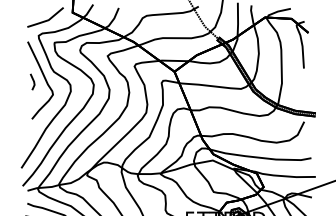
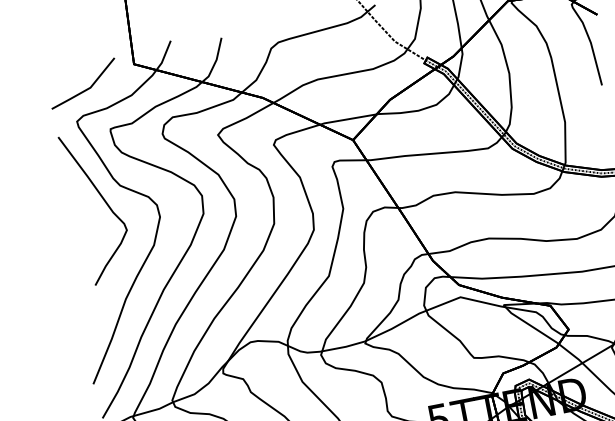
line: (32, 80) -> (81, 210), removed

